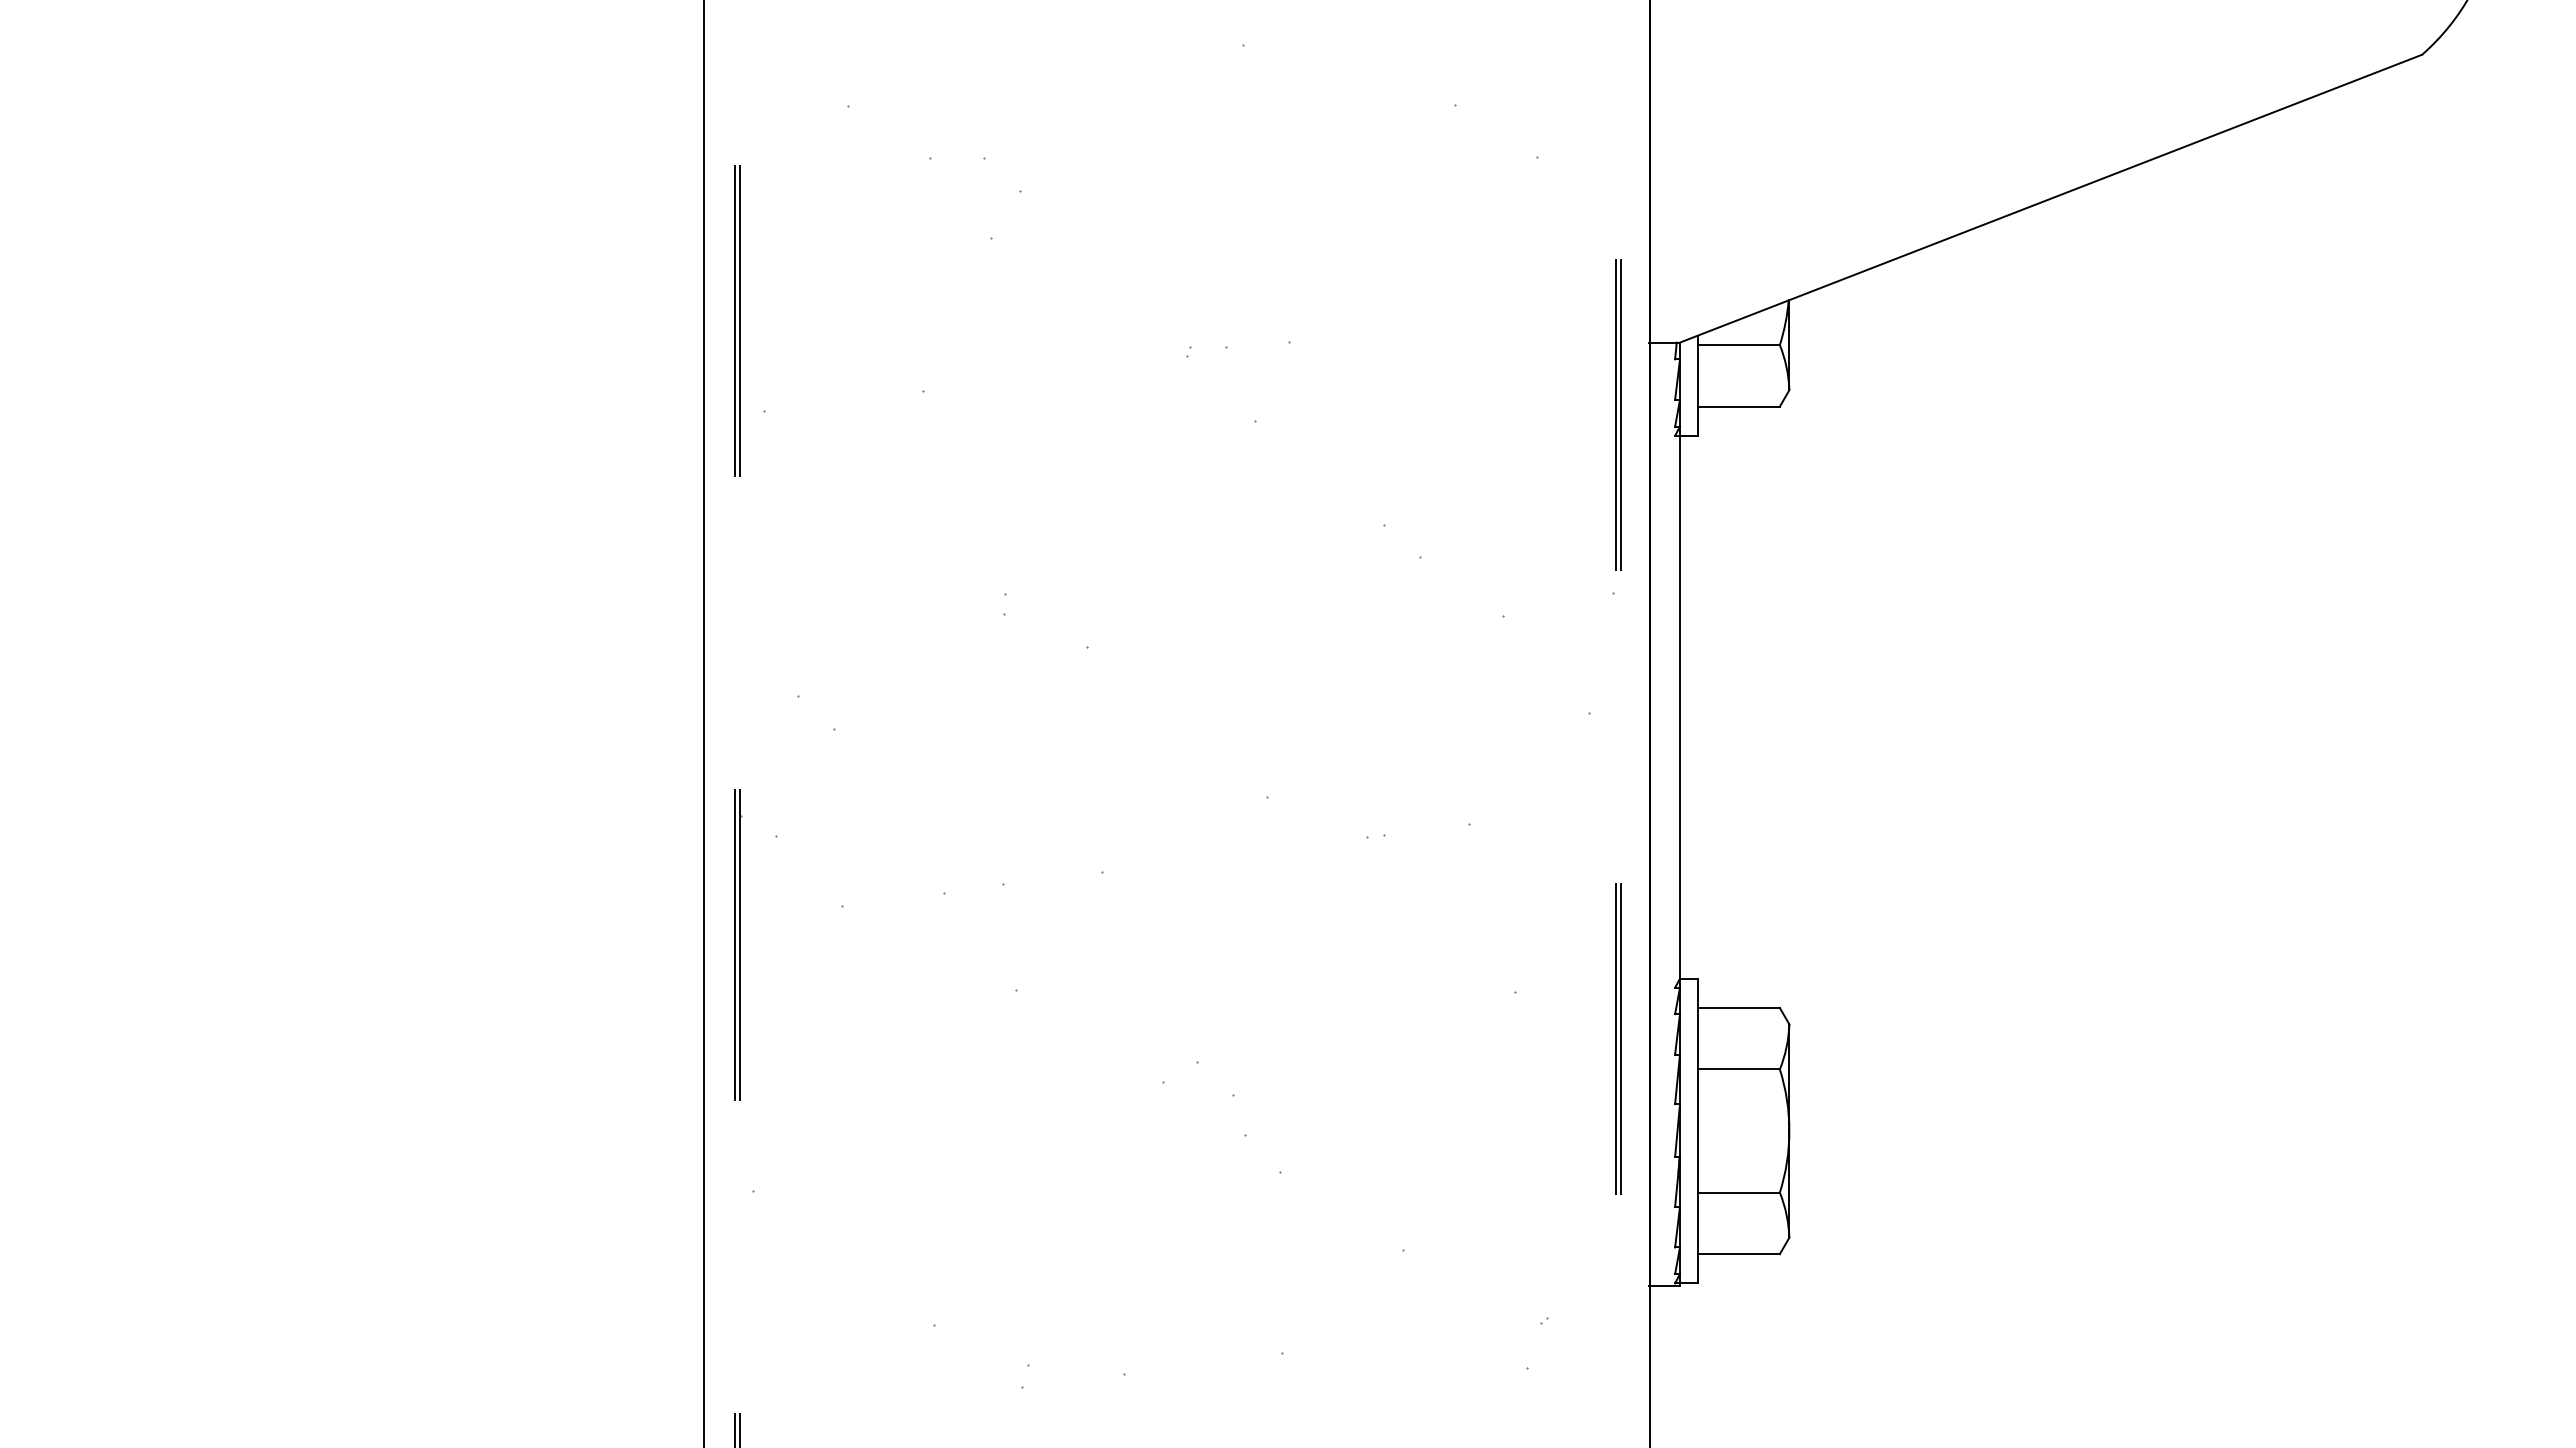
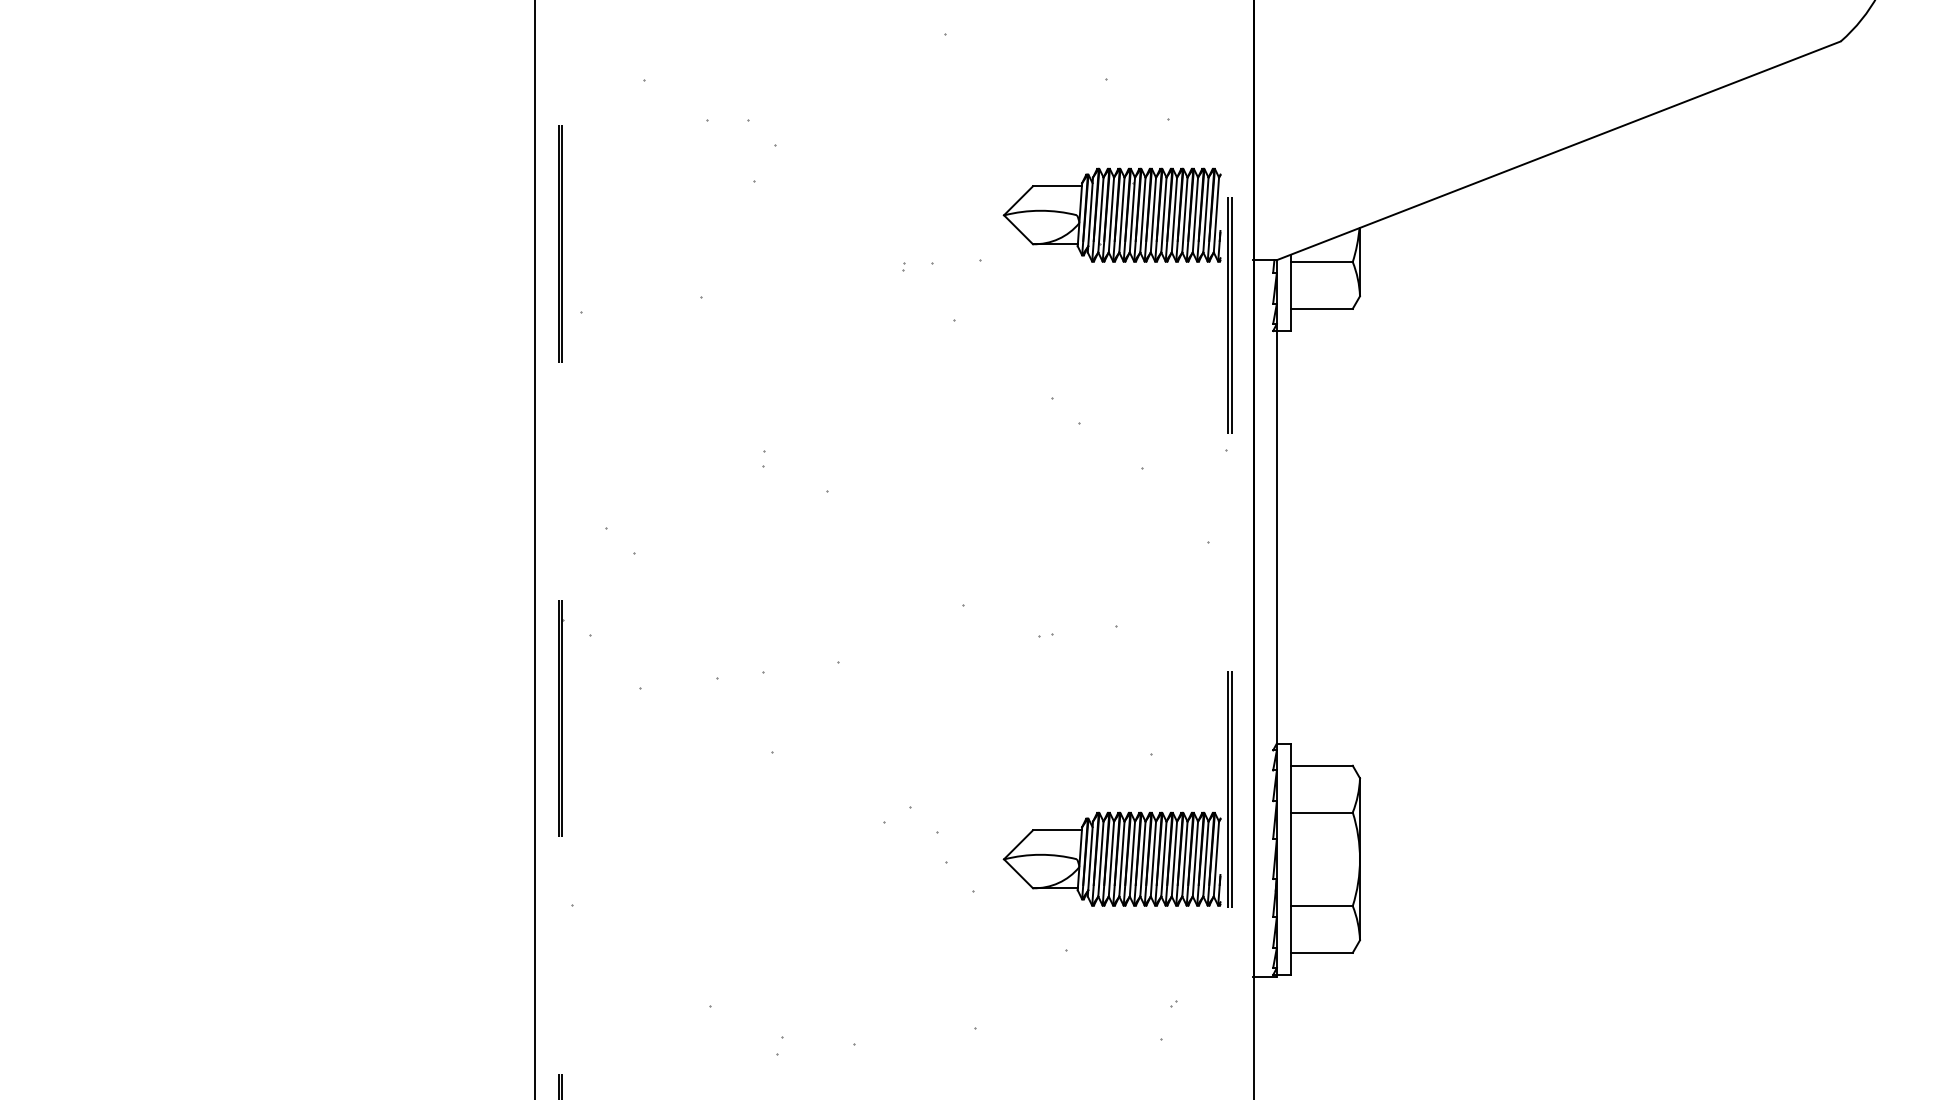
part: (1462, 283) -> (1111, 215), added
part: (1462, 1131) -> (1111, 859), added

